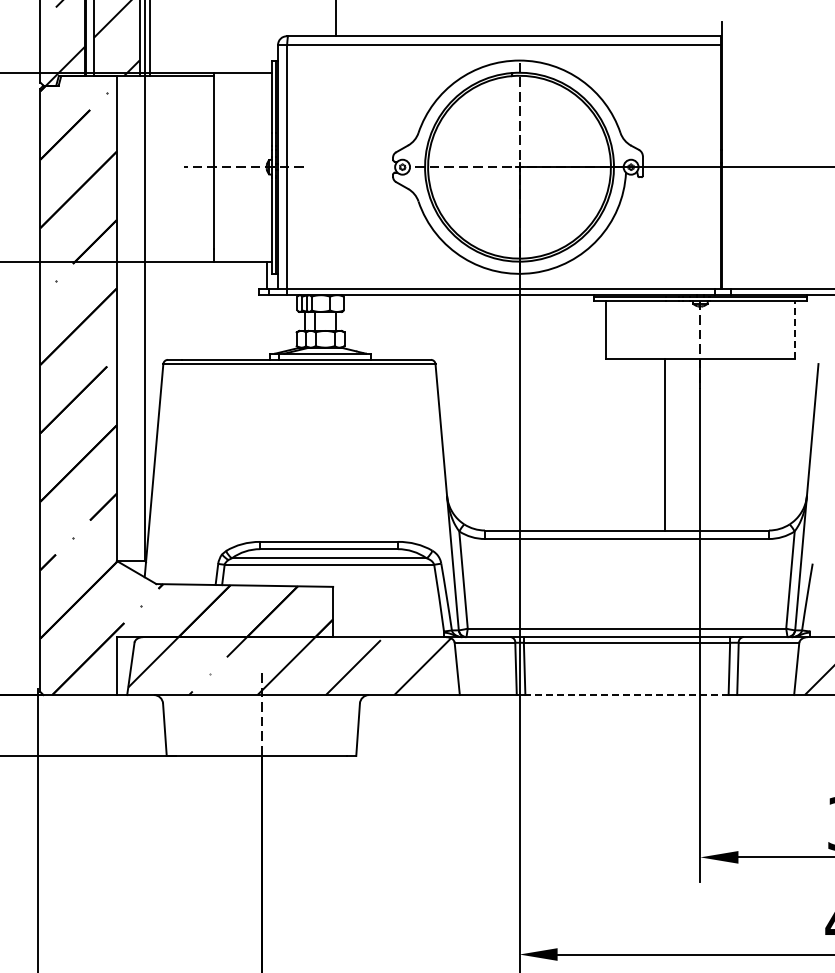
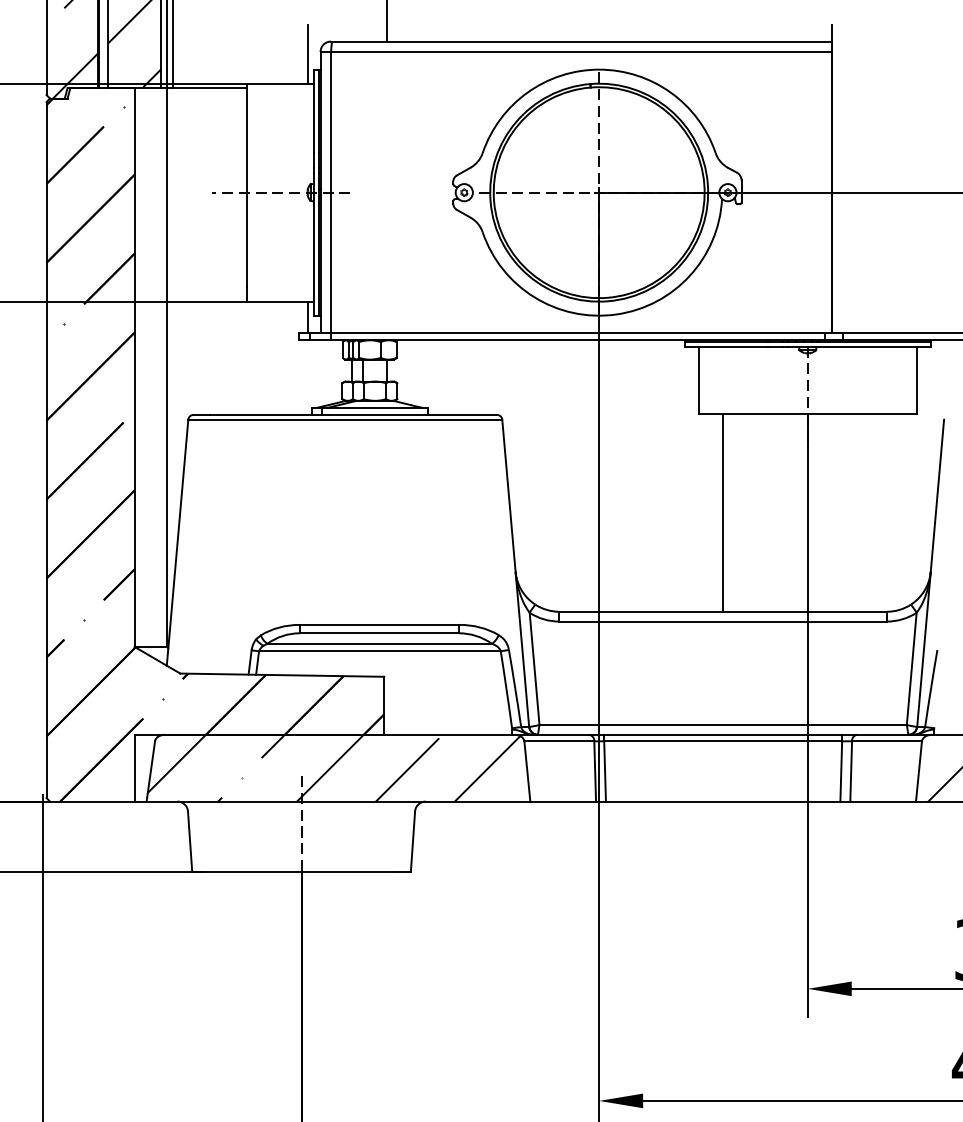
line: (267, 47) -> (308, 54), added
line: (794, 330) -> (916, 381), dashed -> solid
line: (665, 444) -> (723, 512), moved
line: (627, 695) -> (723, 802), dashed -> solid

